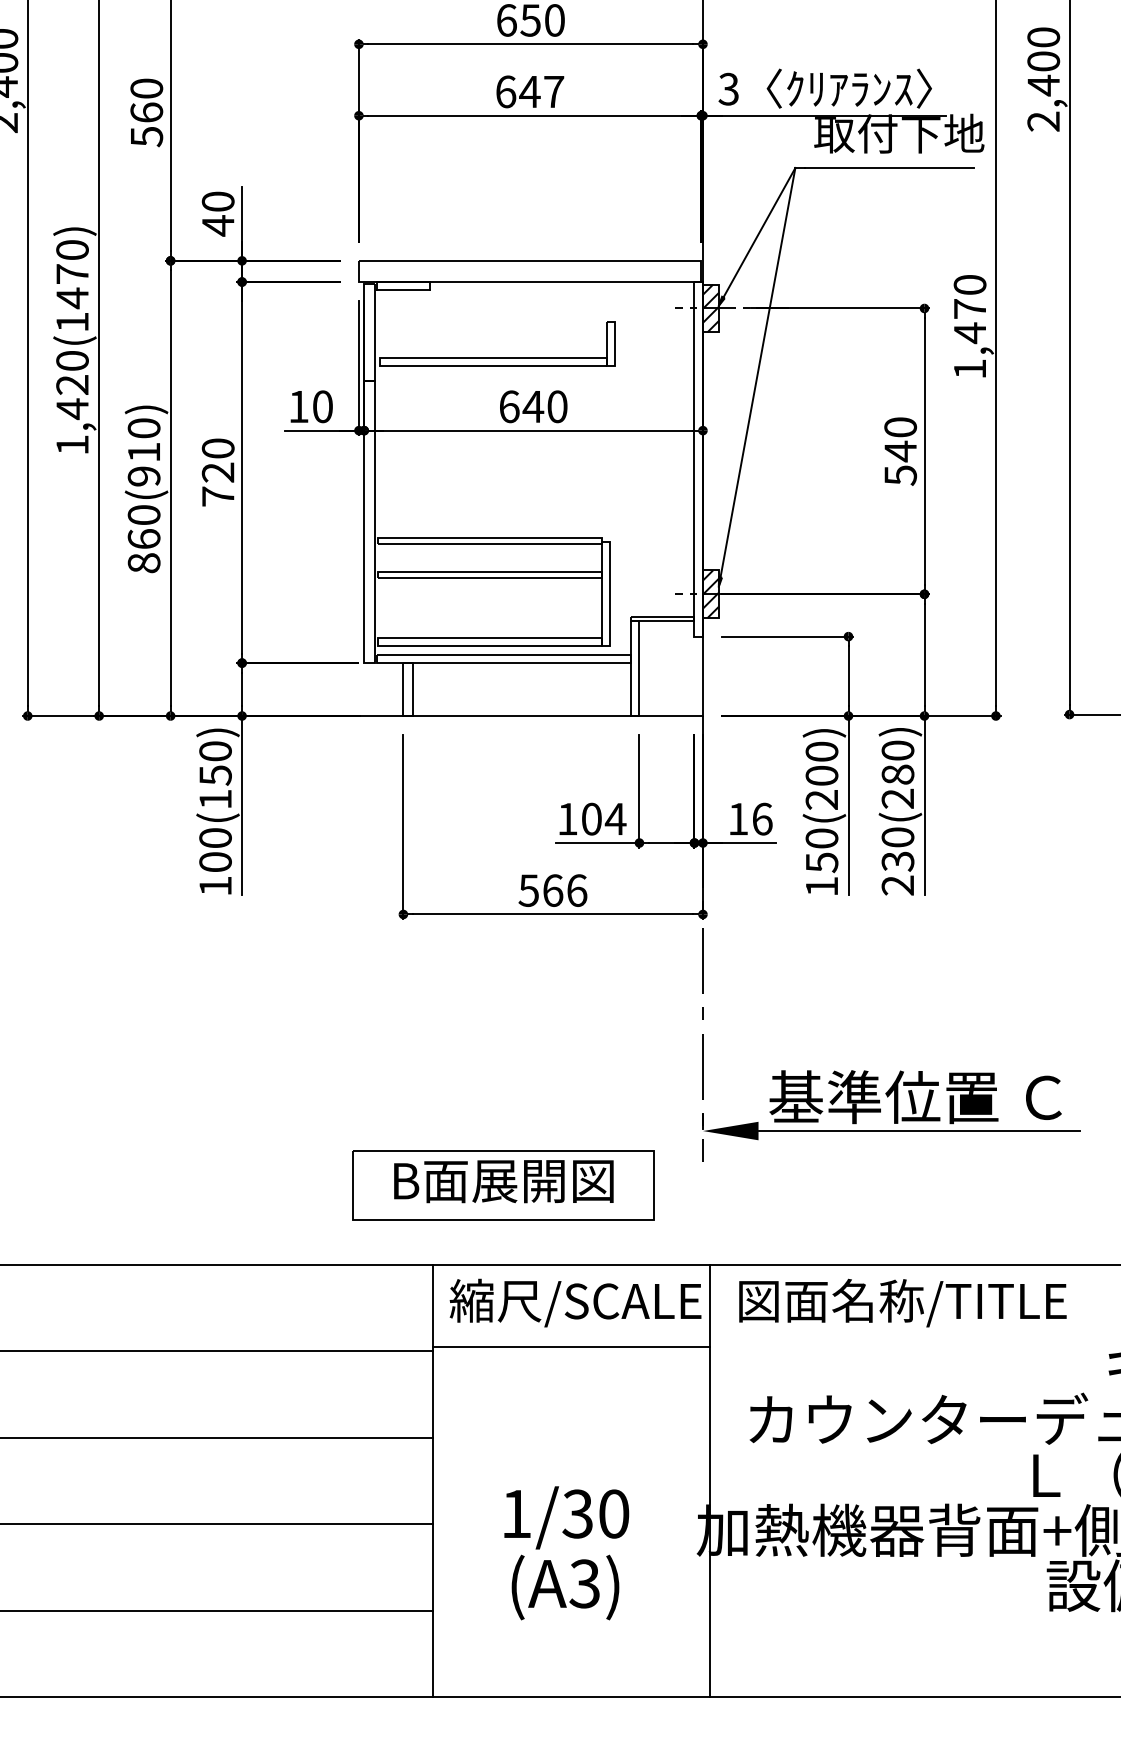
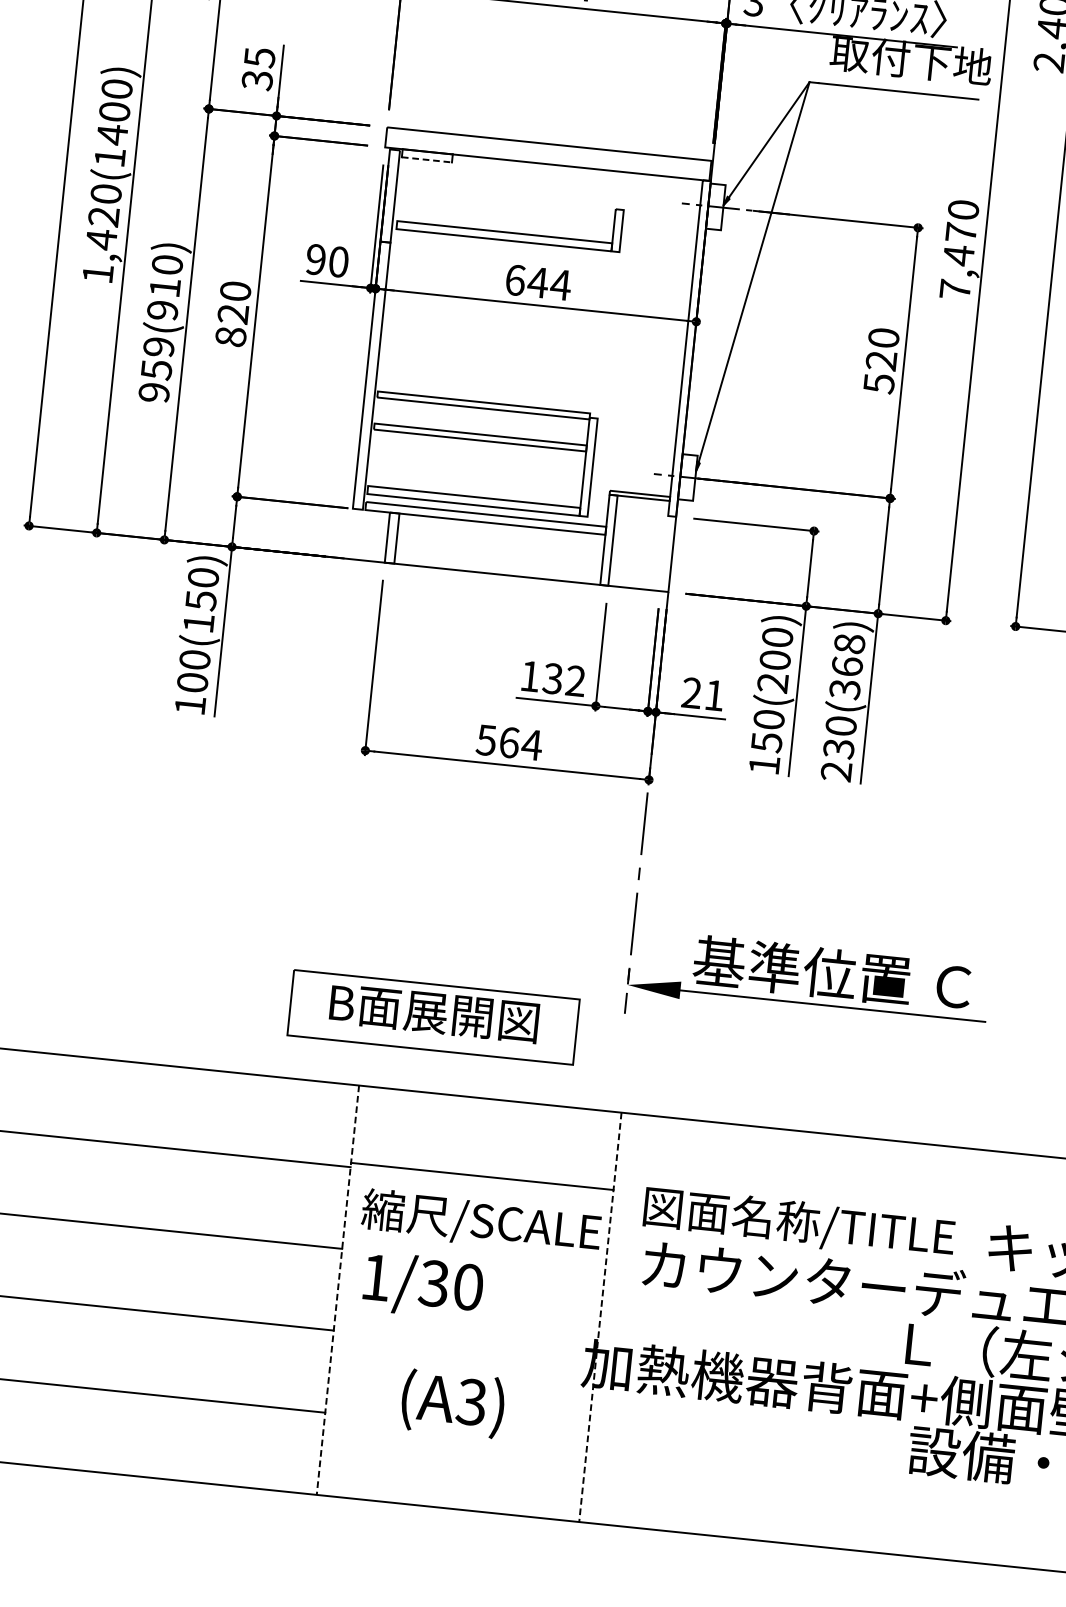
text: (217, 213) -> (257, 68), 40 -> 35
text: (72, 273) -> (114, 111), 1,420(1470) -> 1,420(1400)
line: (404, 290) -> (427, 159), solid -> dashed
hatch: (710, 308) -> (715, 206), removed
text: (969, 368) -> (954, 289), 1,470 -> 7,470
text: (298, 406) -> (315, 259), 10 -> 90
text: (557, 406) -> (560, 284), 640 -> 644
text: (900, 451) -> (881, 360), 540 -> 520
text: (218, 496) -> (231, 336), 720 -> 820
text: (143, 539) -> (155, 370), 860(910) -> 959(910)
hatch: (710, 594) -> (687, 477), removed
text: (897, 774) -> (846, 666), 230(280) -> 230(368)
text: (603, 818) -> (564, 679), 104 -> 132
text: (750, 818) -> (703, 693), 16 -> 21
text: (576, 890) -> (531, 744), 566 -> 564
text: (575, 1302) -> (481, 1221), moved
text: (902, 1302) -> (798, 1223), moved
line: (433, 1481) -> (338, 1290), solid -> dashed
line: (710, 1481) -> (600, 1317), solid -> dashed
text: (566, 1517) -> (423, 1285), moved

